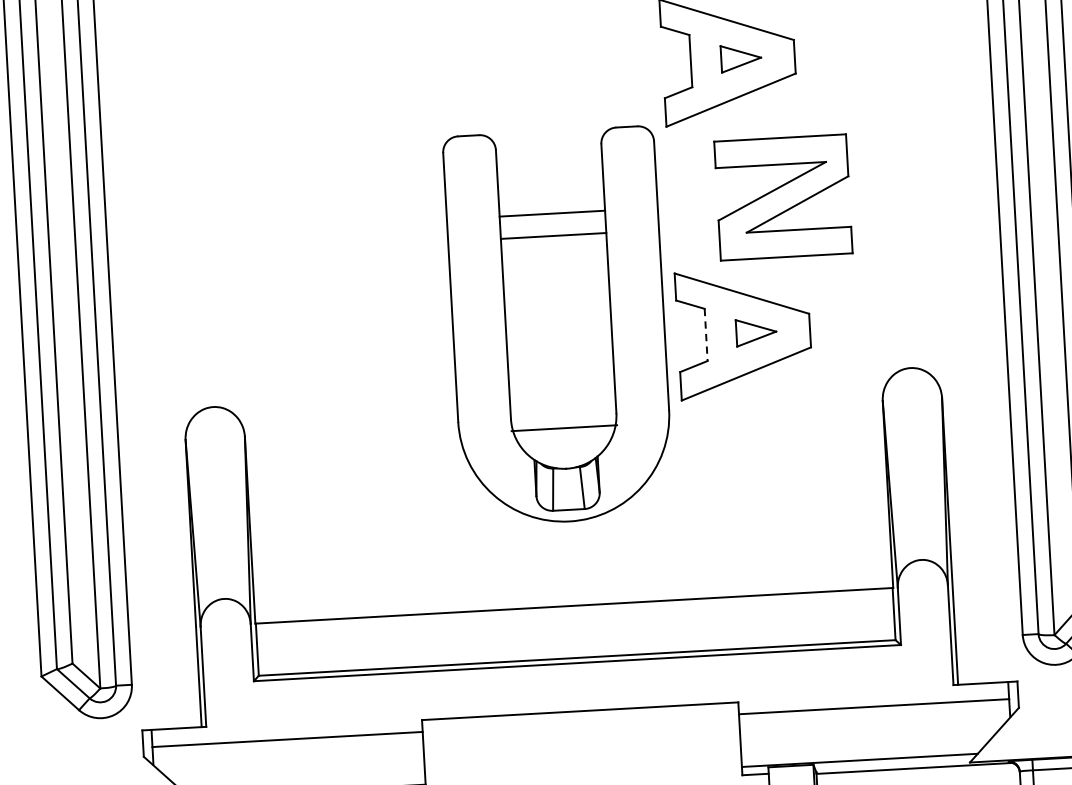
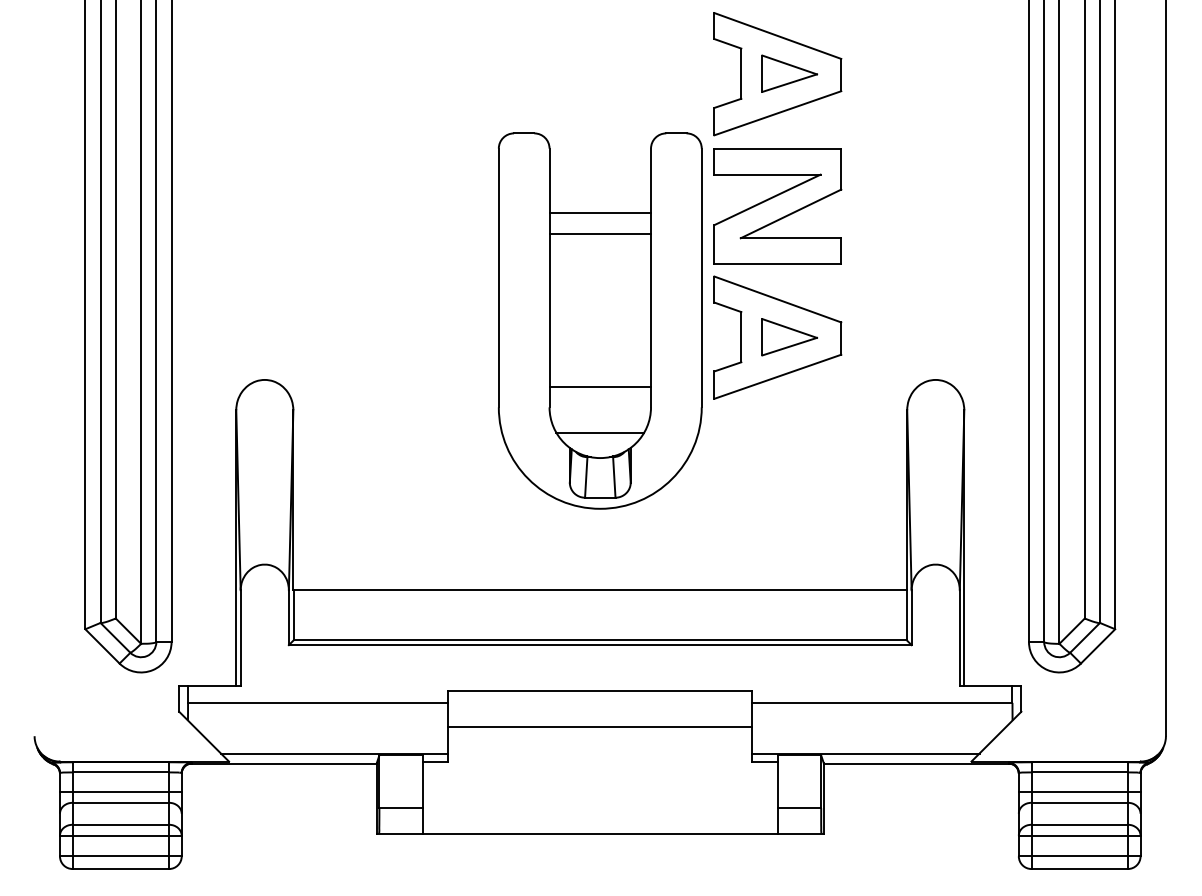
part: (740, 58) -> (789, 73), size x1.43
part: (783, 197) -> (777, 206), moved
part: (756, 332) -> (789, 337), size x1.43
line: (706, 335) -> (741, 337), dashed -> solid
line: (564, 428) -> (600, 387), moved
line: (565, 442) -> (600, 432), added
line: (582, 747) -> (600, 726), added

